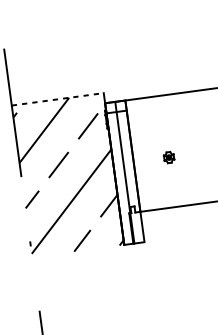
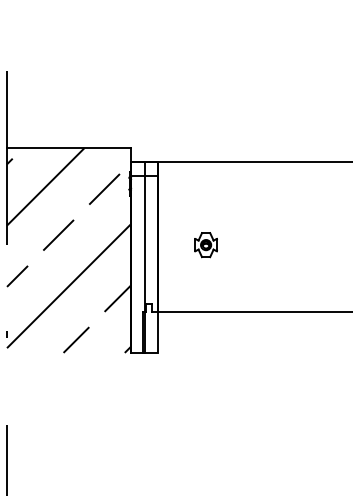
line: (58, 99) -> (69, 148), dashed -> solid
part: (168, 157) -> (205, 245), size x1.67

